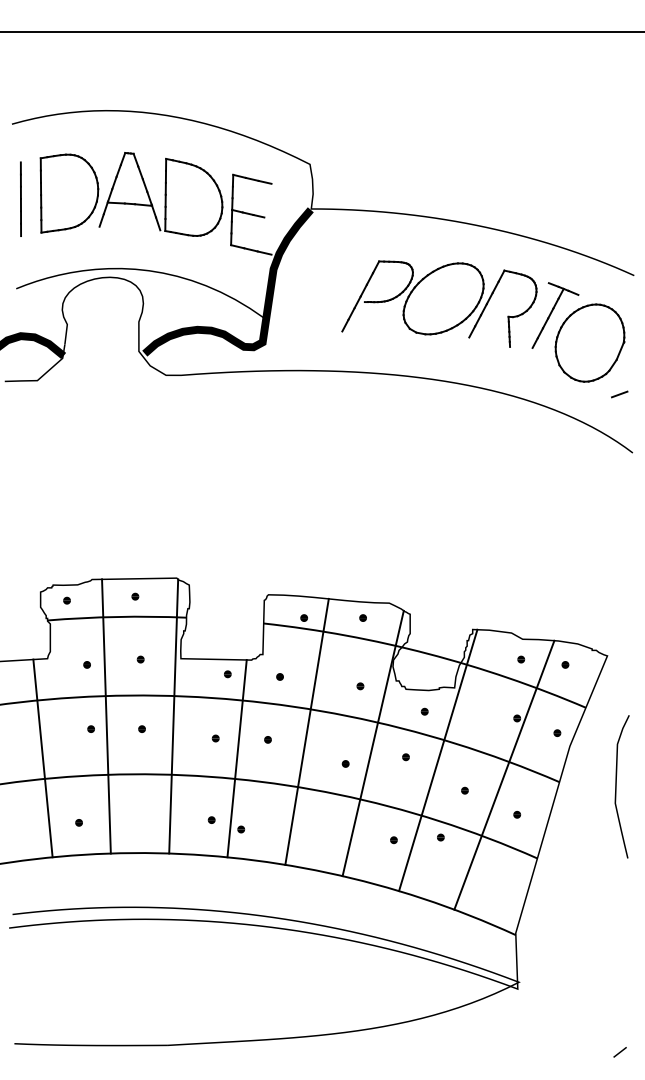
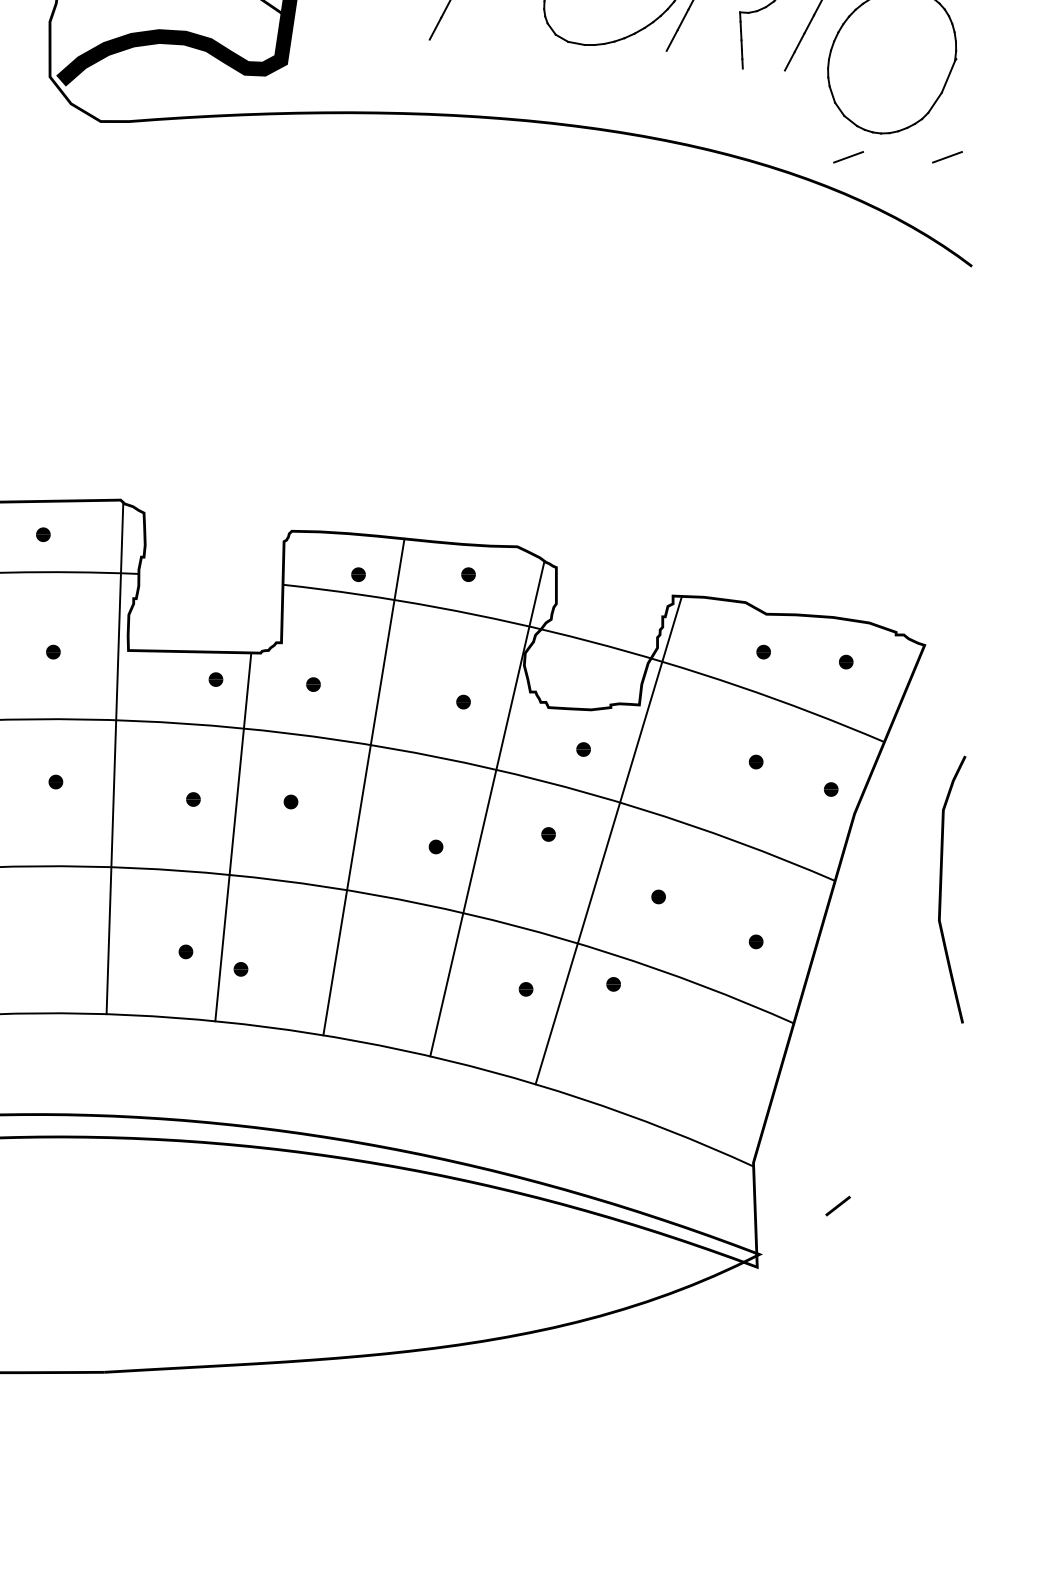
line: (566, 394) -> (848, 157), added
line: (504, 774) -> (732, 866), removed
line: (619, 1052) -> (837, 1206), moved

